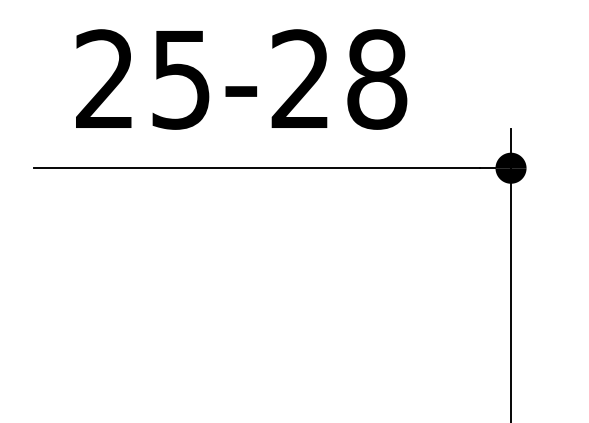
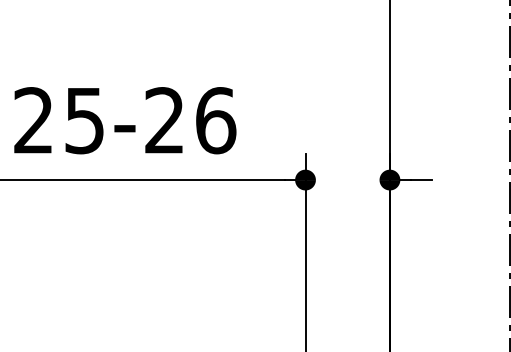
text: (378, 79) -> (216, 120), 25-28 -> 25-26

